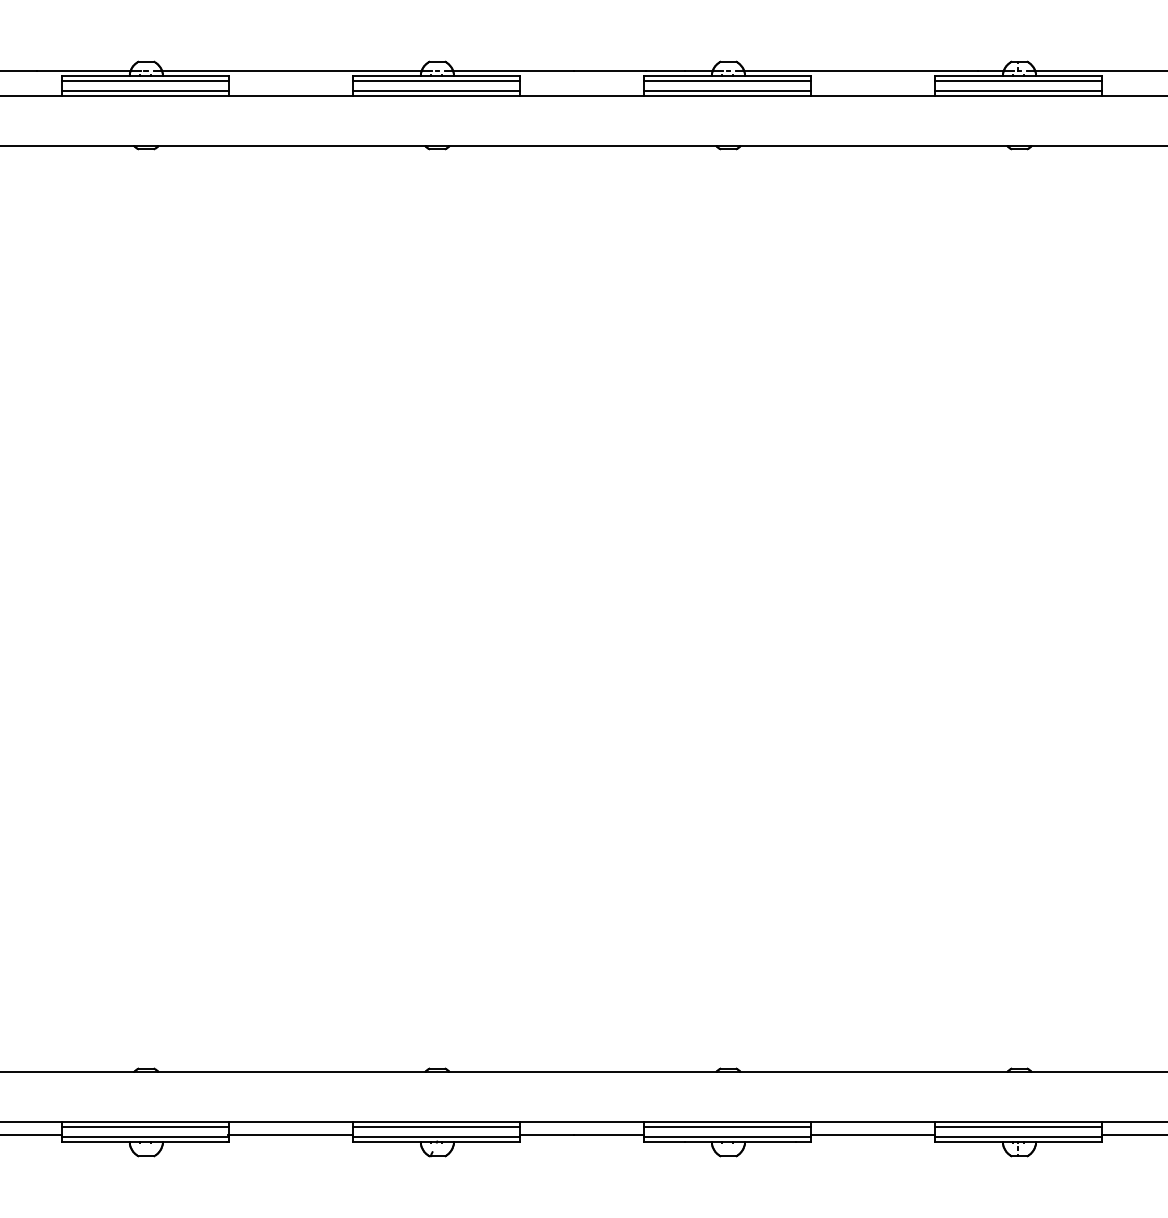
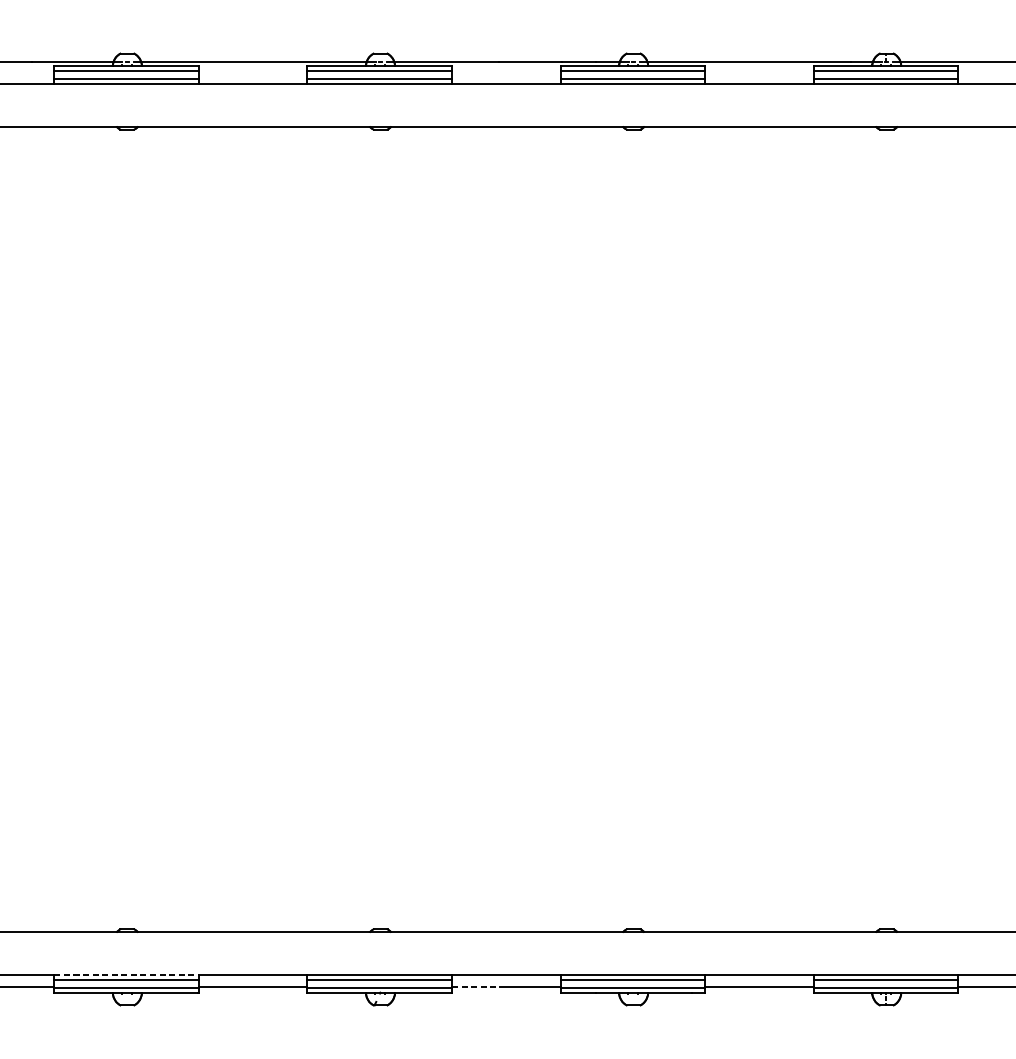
line: (145, 1121) -> (126, 975), solid -> dashed
line: (547, 1135) -> (476, 987), solid -> dashed

